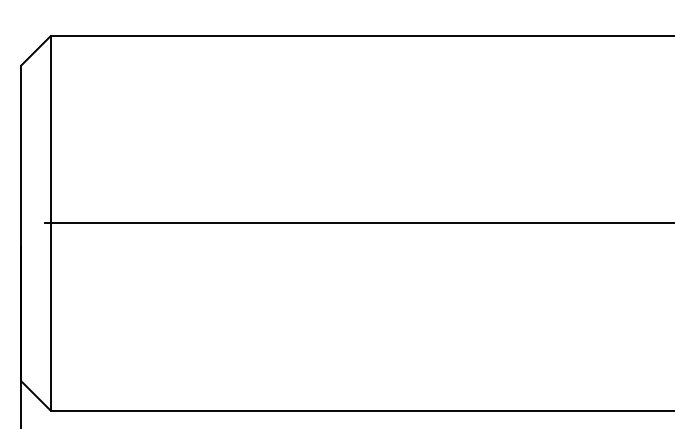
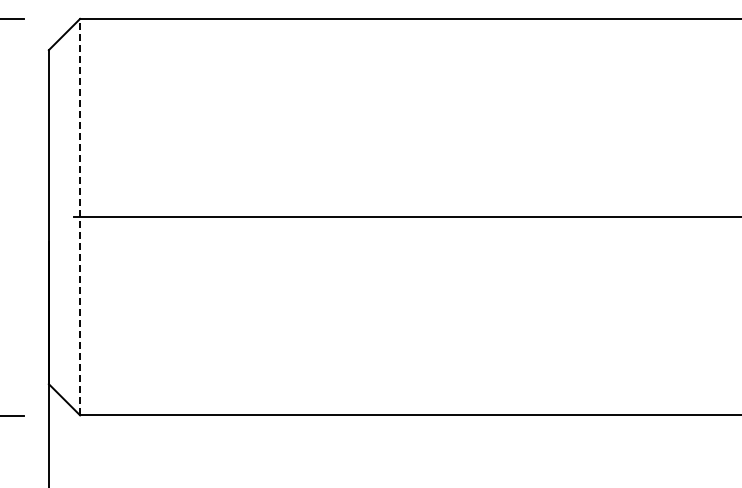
line: (51, 222) -> (80, 216), solid -> dashed

